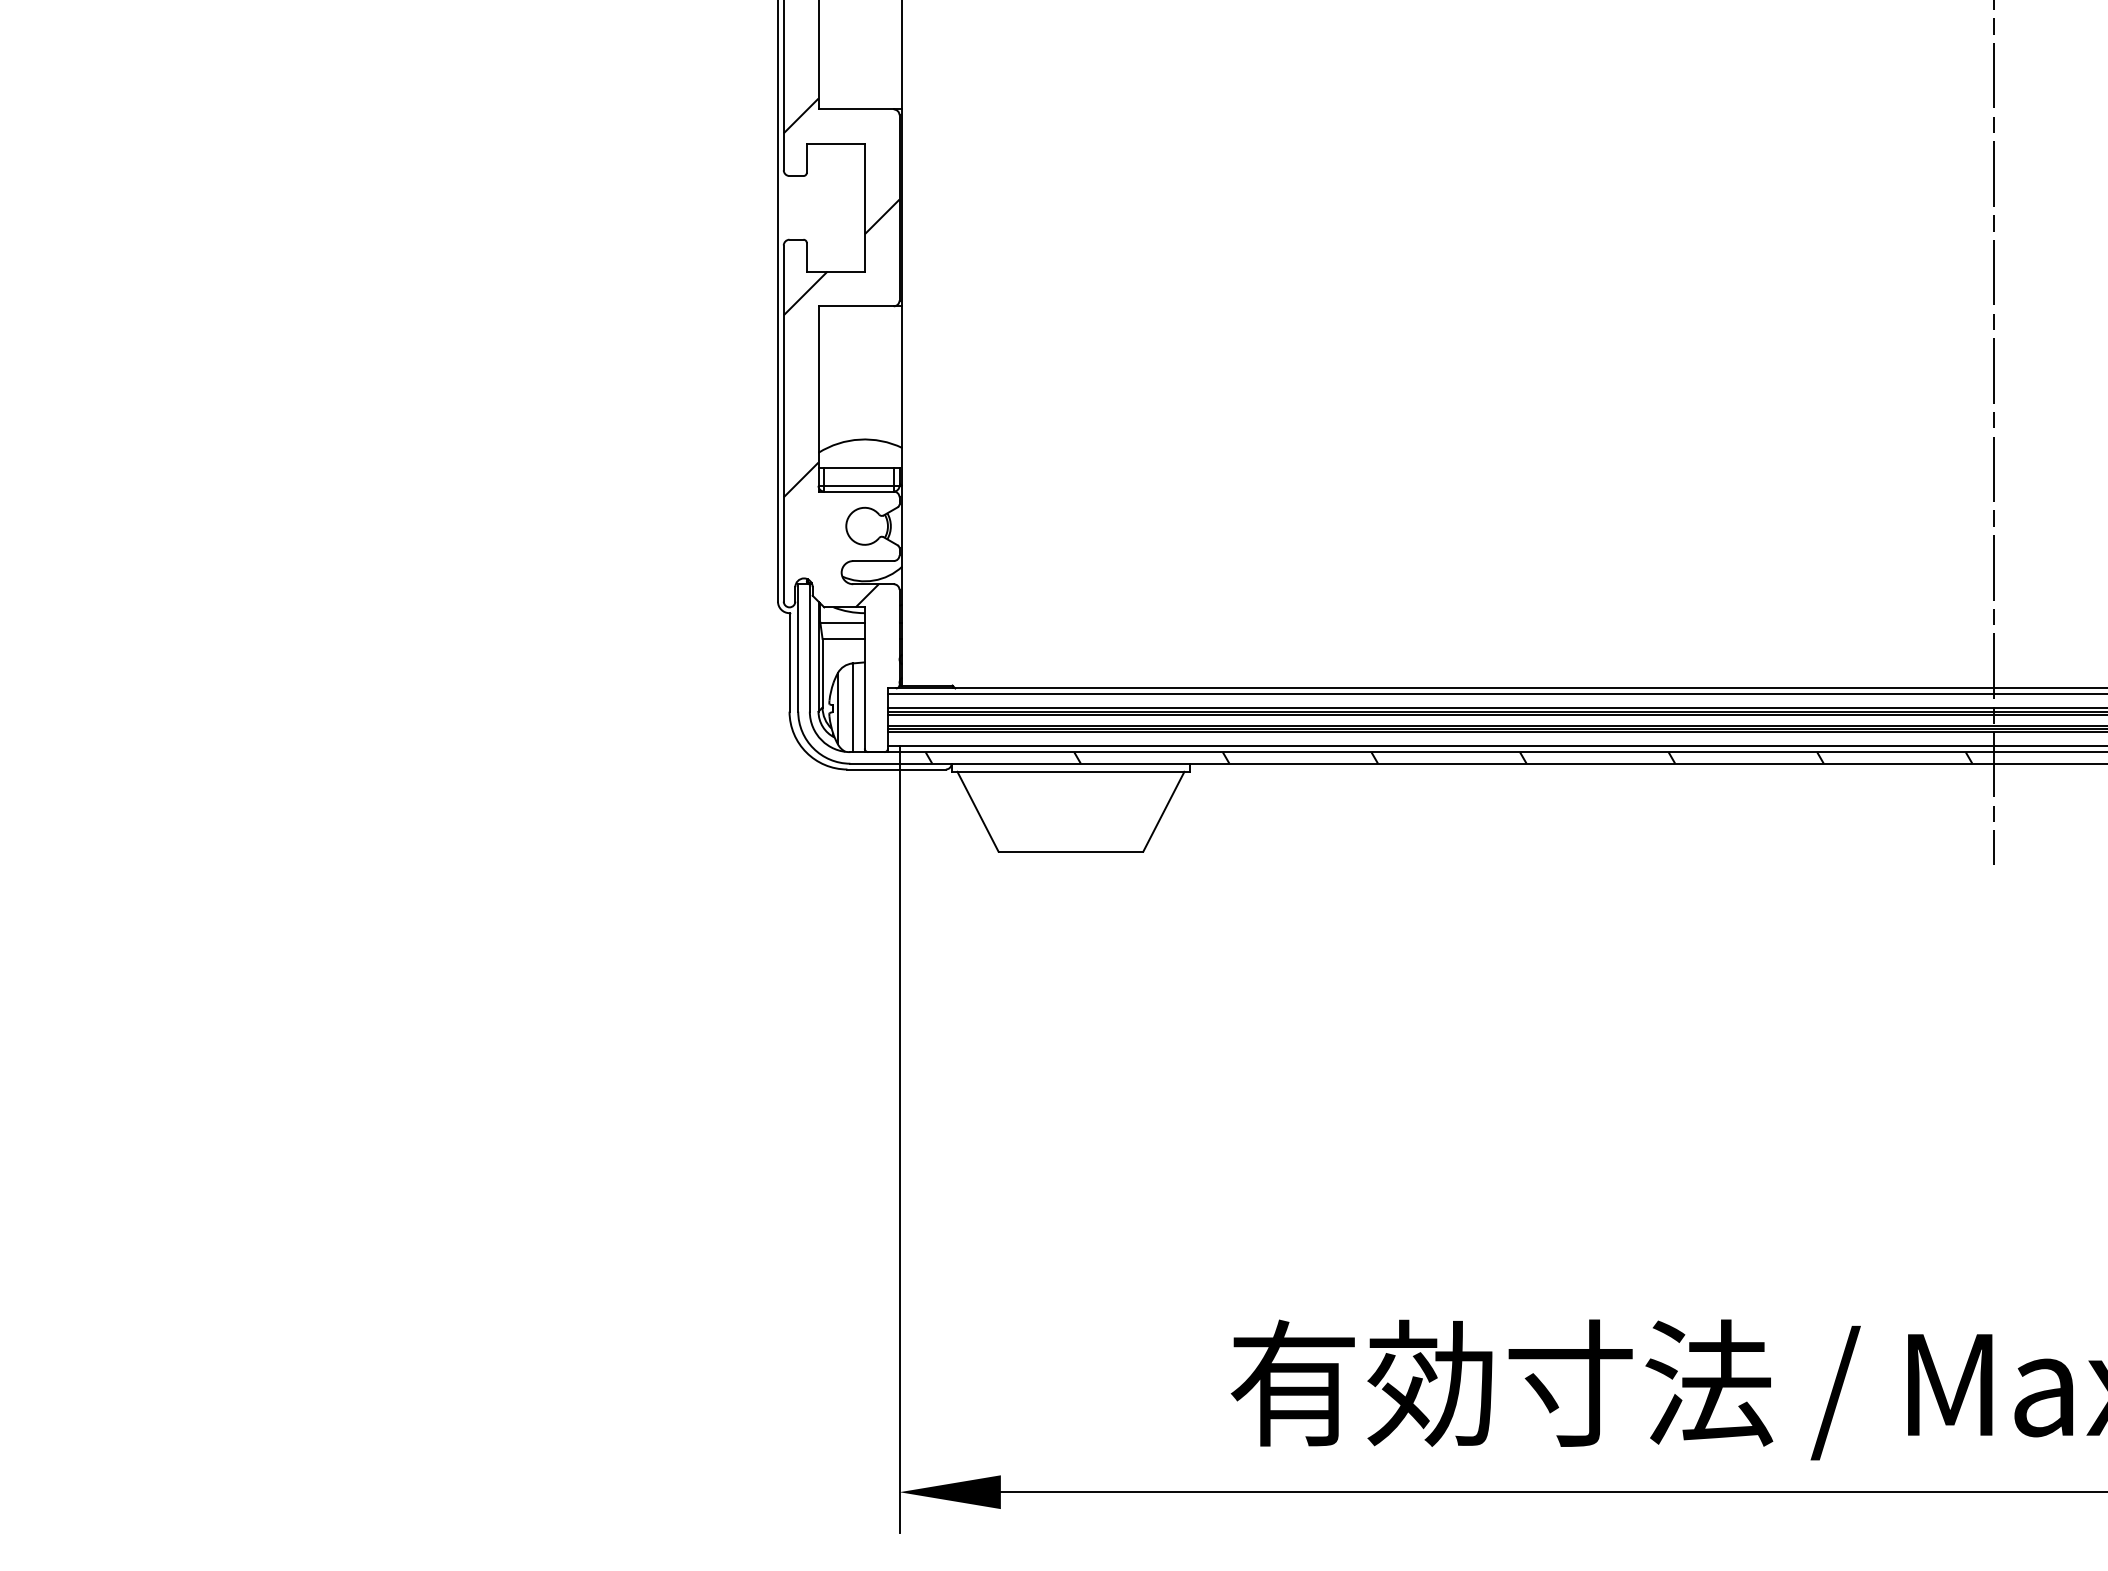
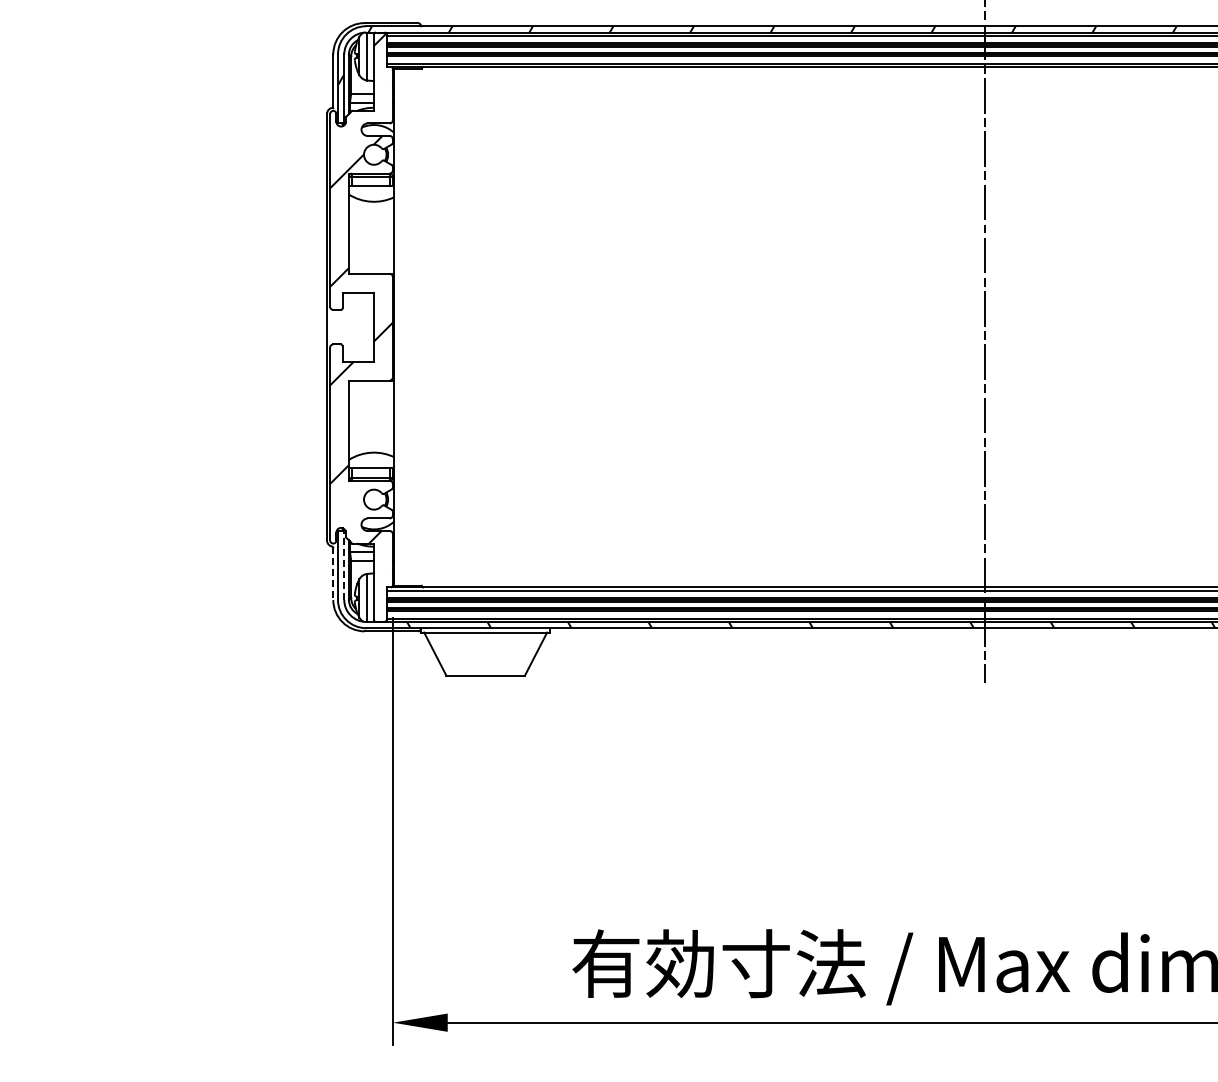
line: (810, 647) -> (344, 565), solid -> dashed
line: (789, 662) -> (333, 573), solid -> dashed

